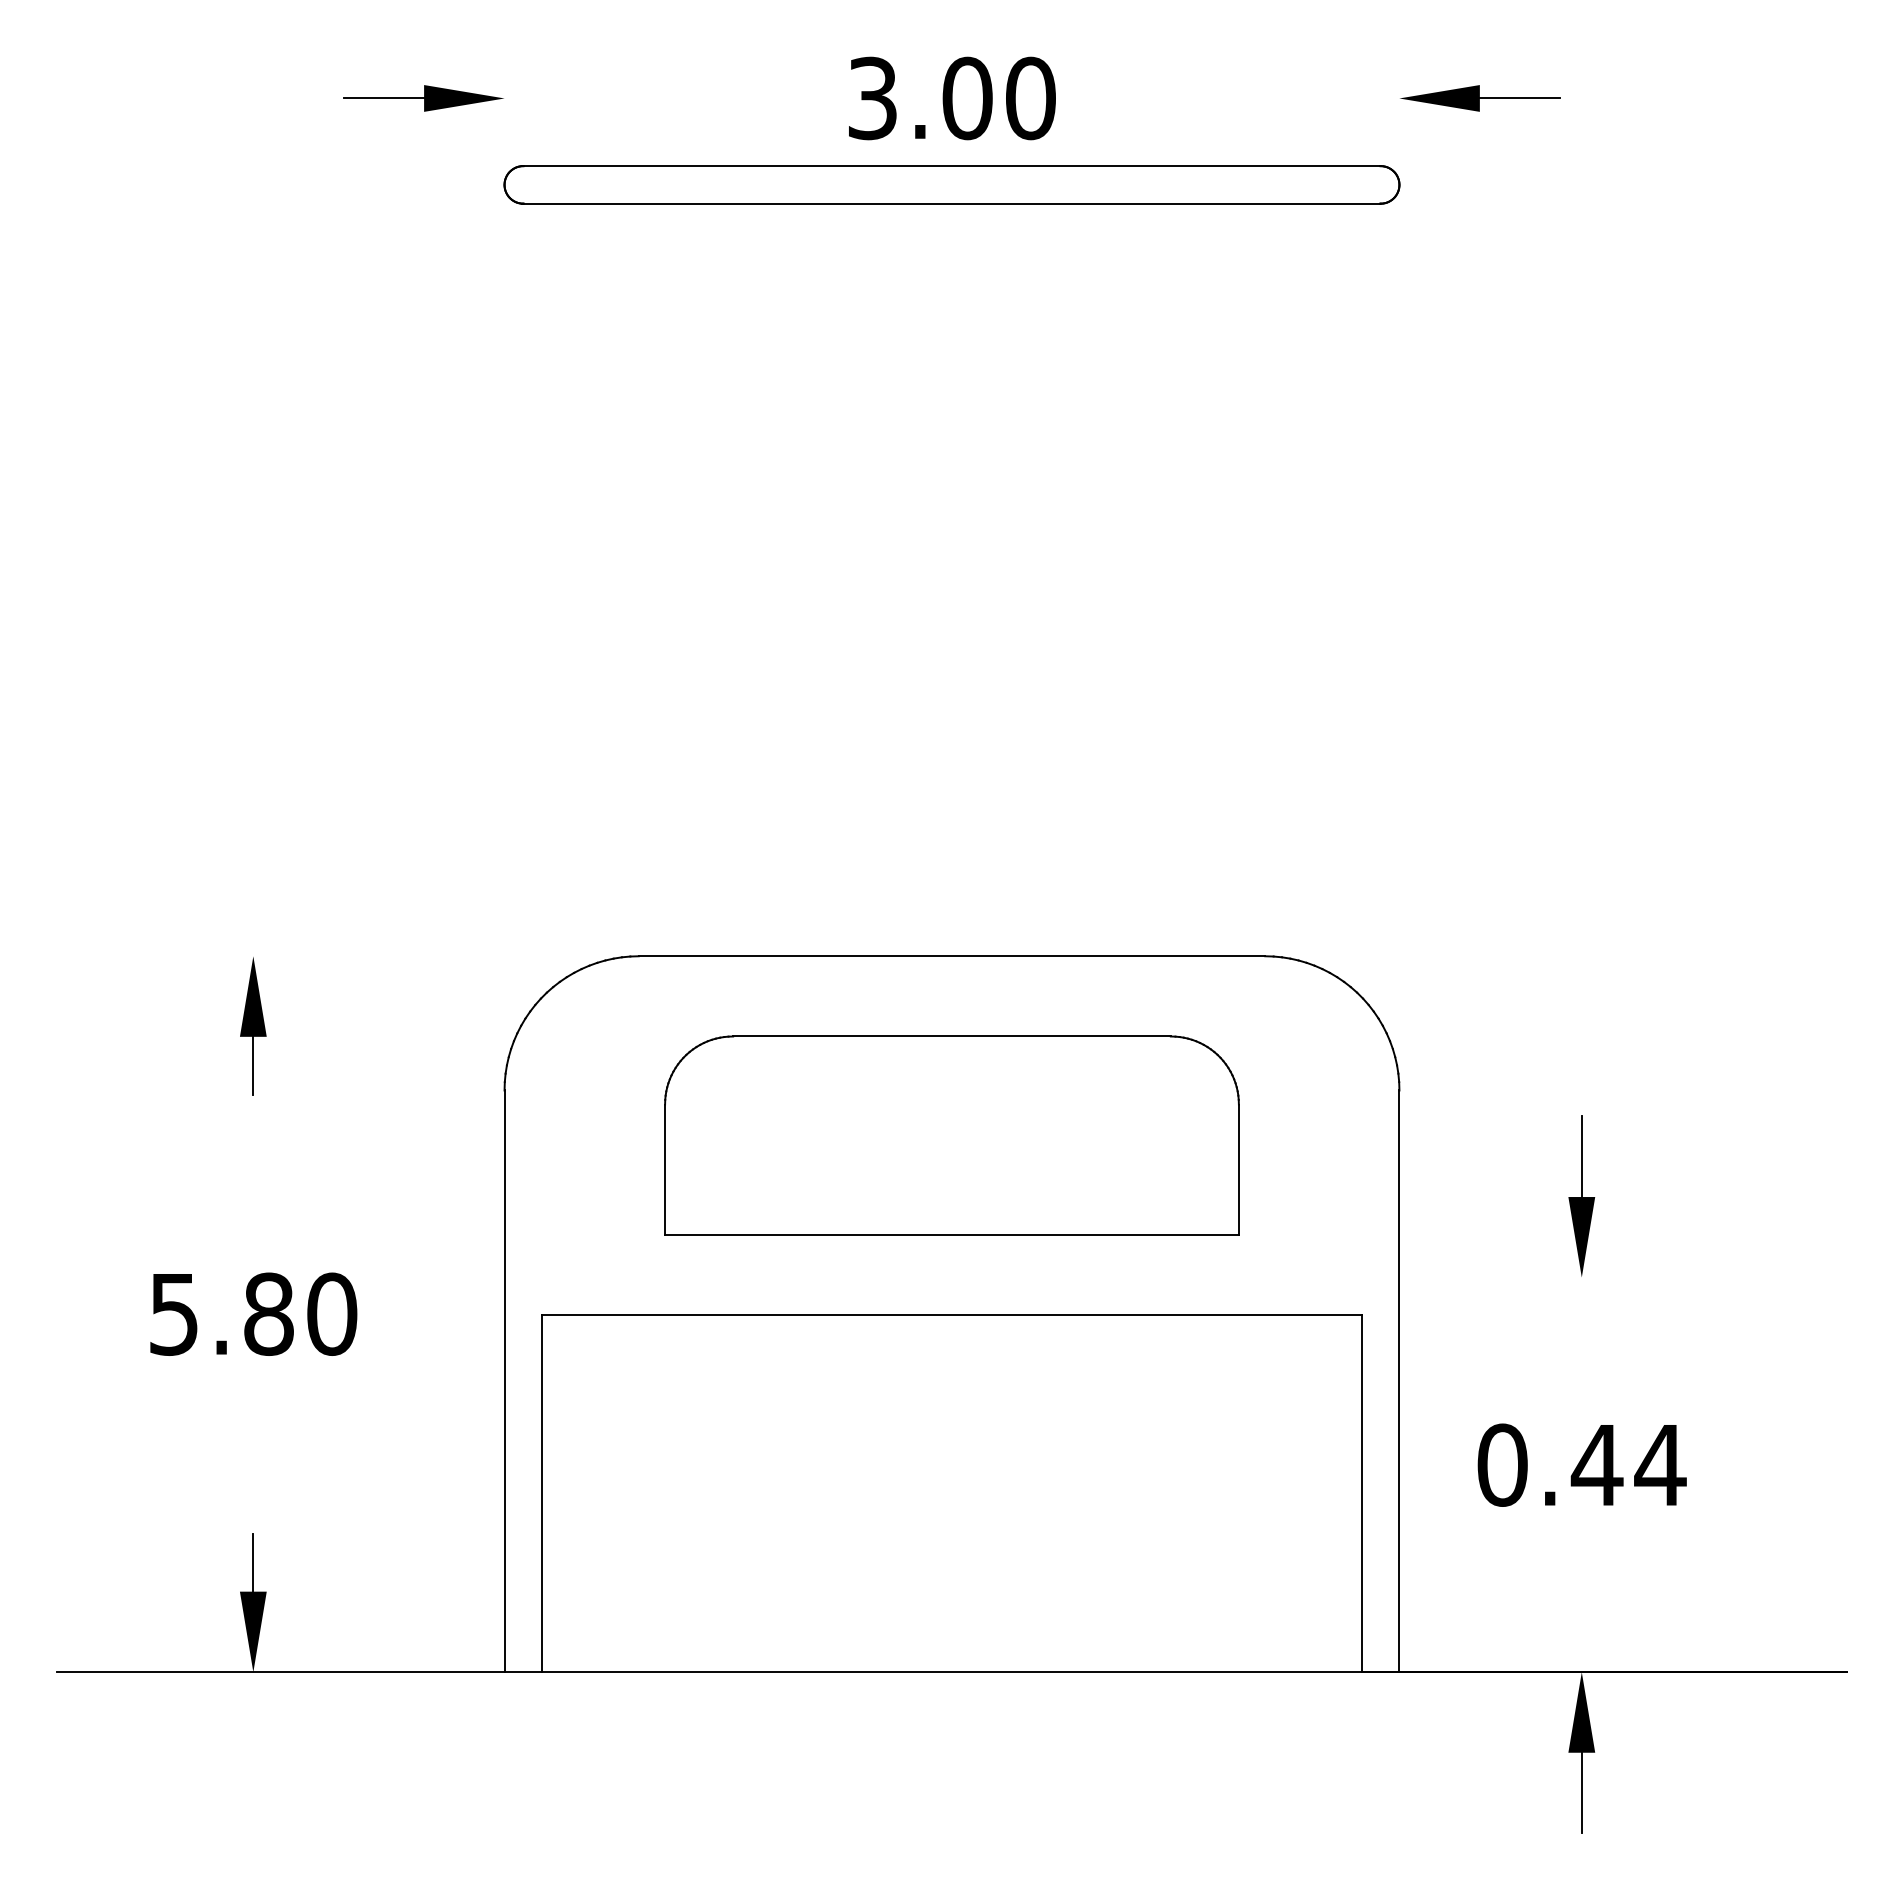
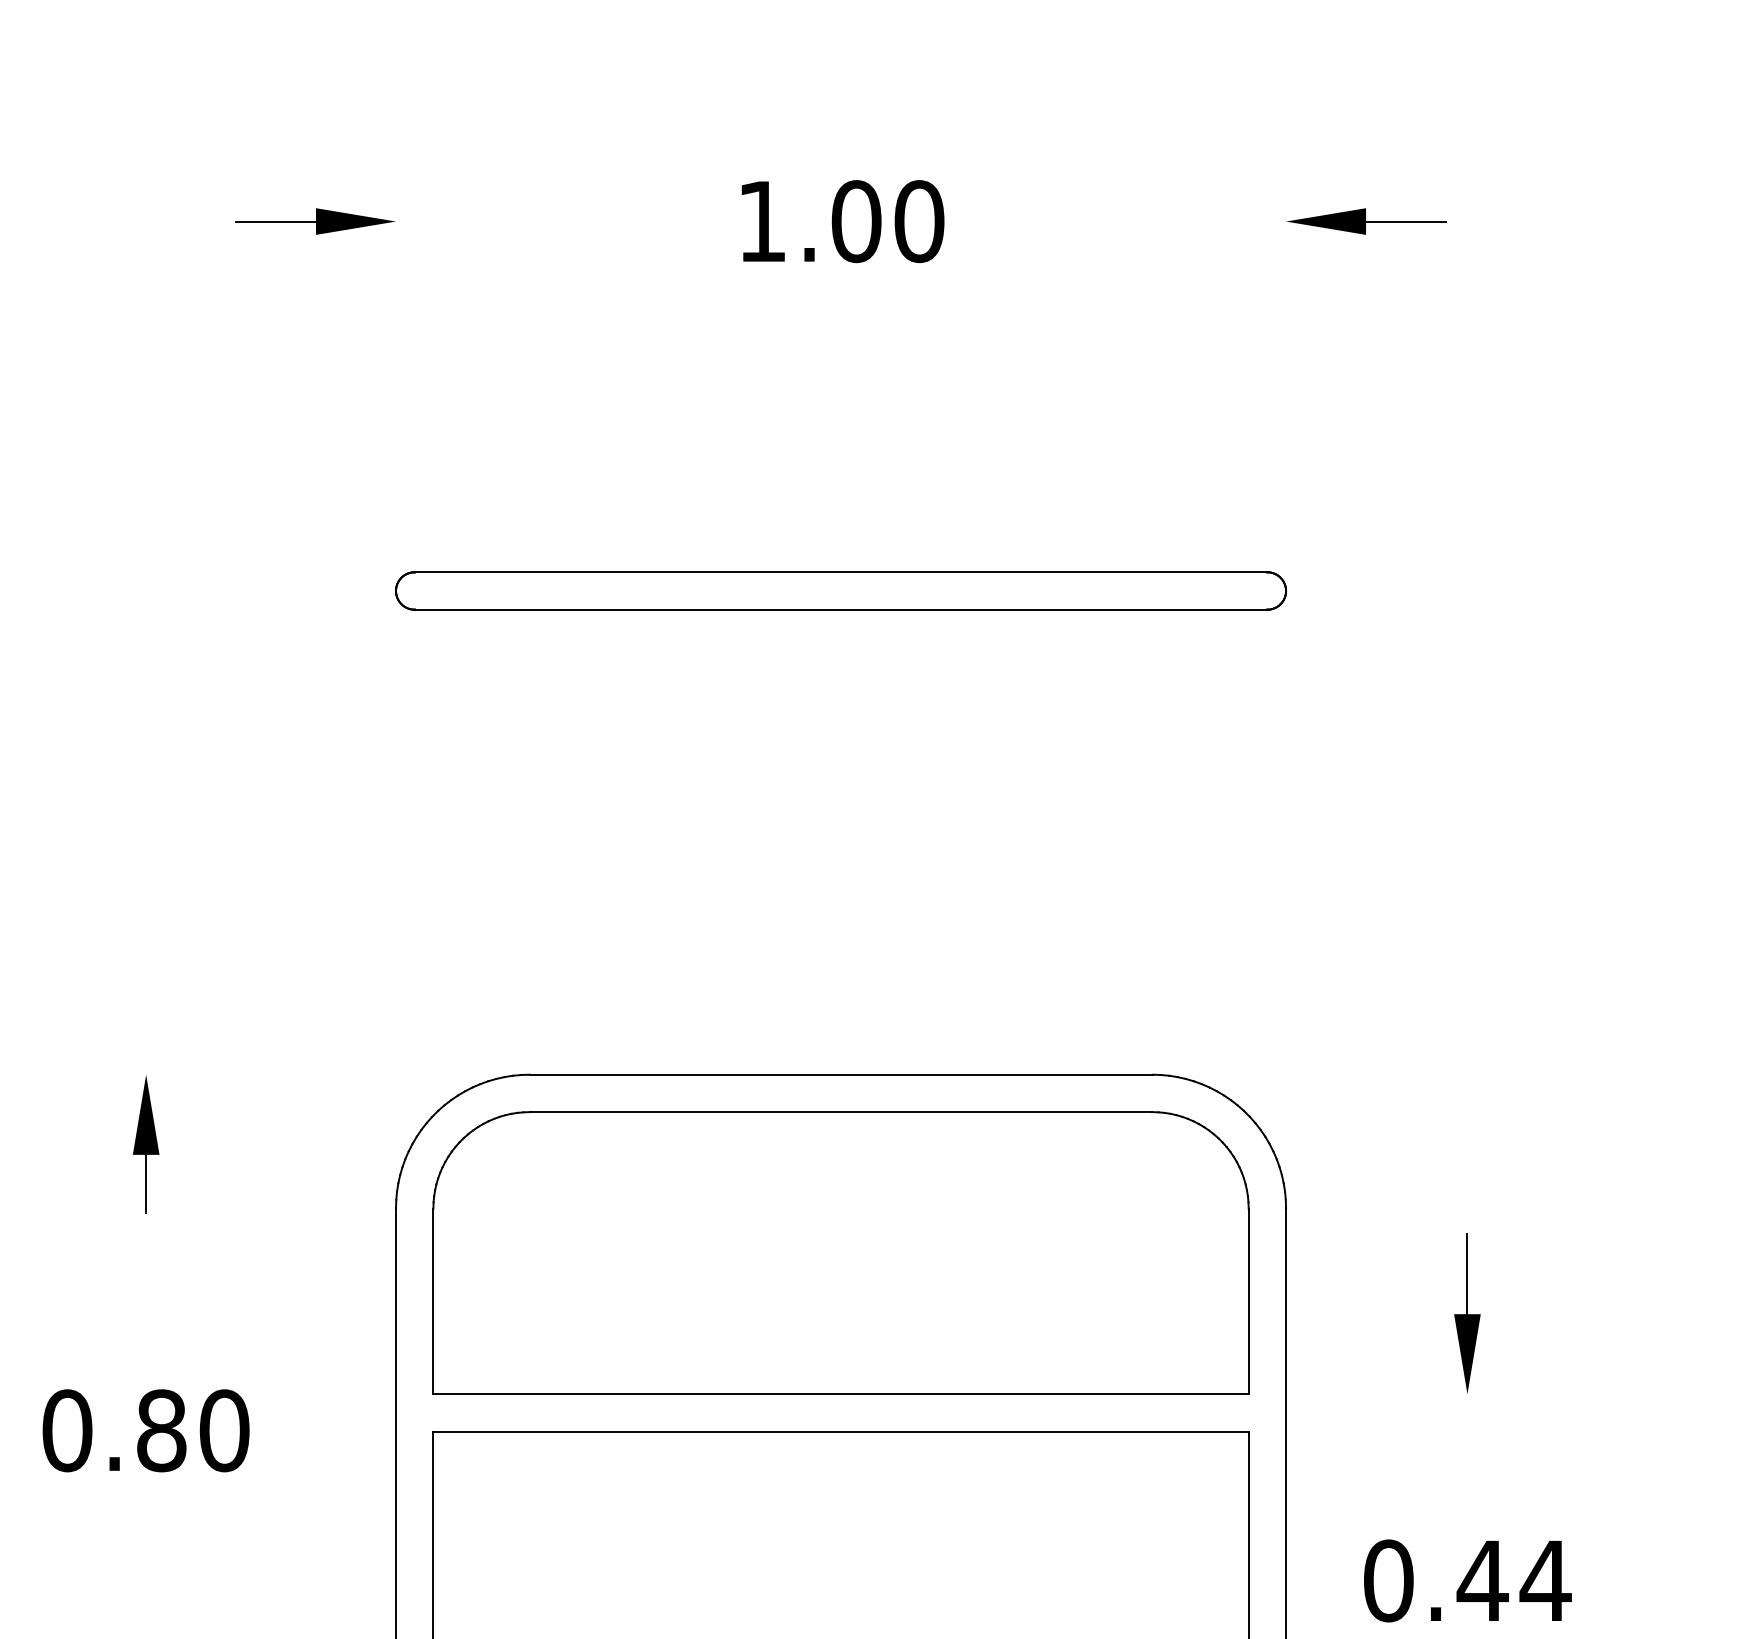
text: (872, 98) -> (761, 221), 3.00 -> 1.00
part: (951, 184) -> (840, 590), moved
part: (951, 1135) -> (840, 1252), size x1.43
text: (174, 1313) -> (67, 1430), 5.80 -> 0.80

